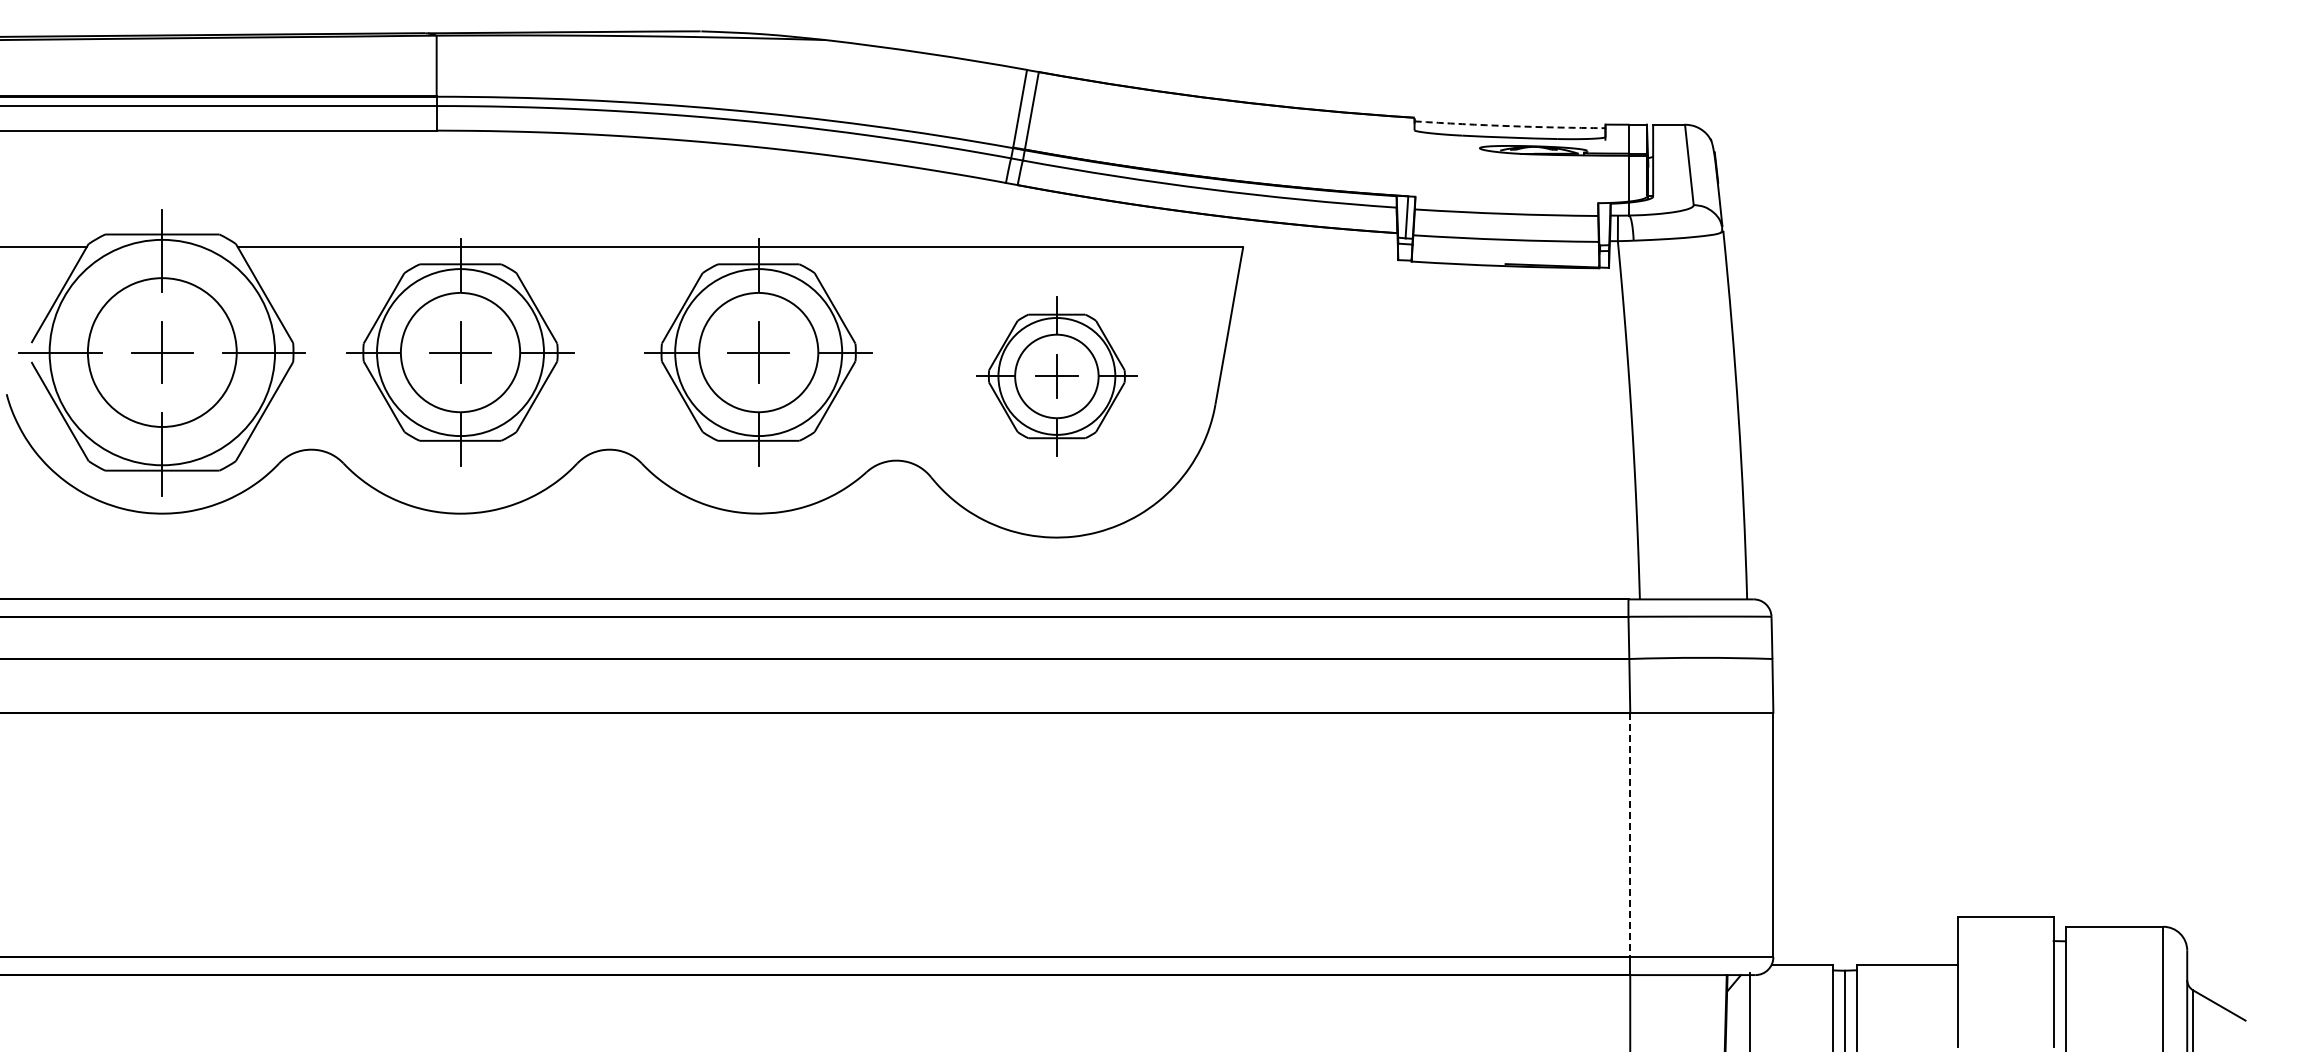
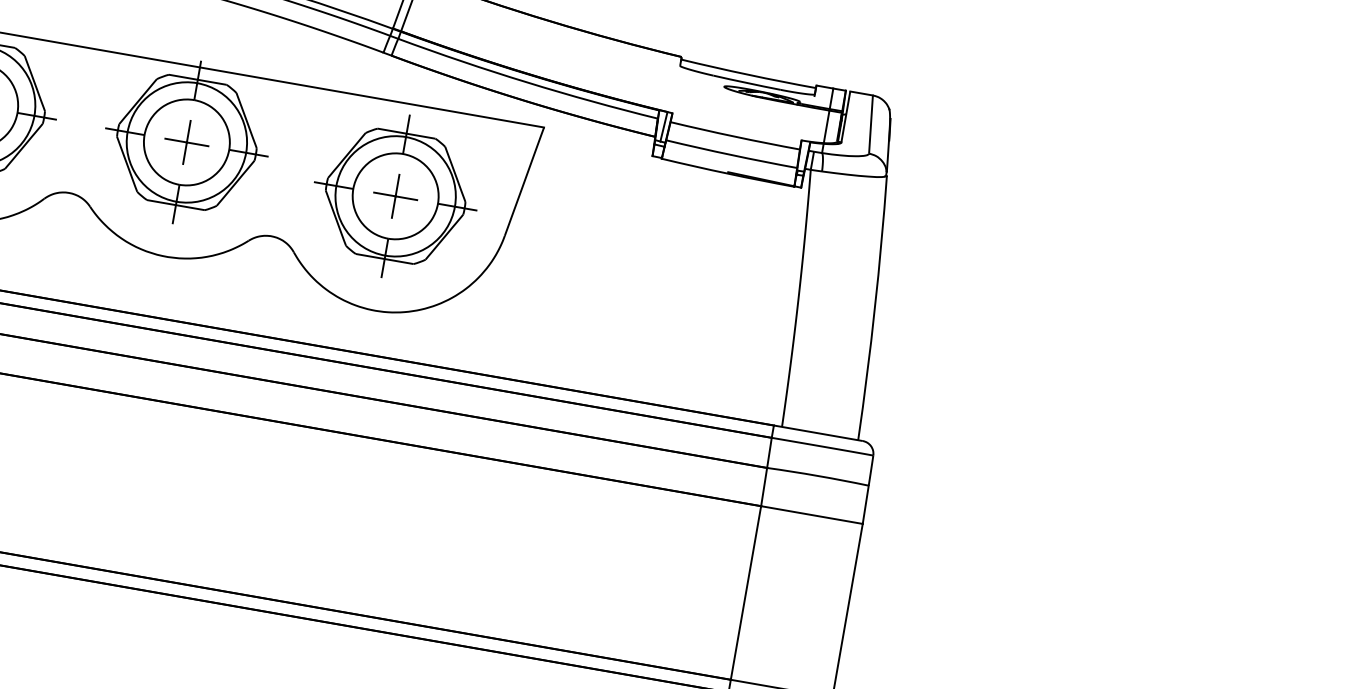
arc: (1510, 126) -> (748, 75), dashed -> solid
part: (1056, 376) -> (395, 196), size x1.43
line: (1630, 835) -> (746, 593), dashed -> solid

